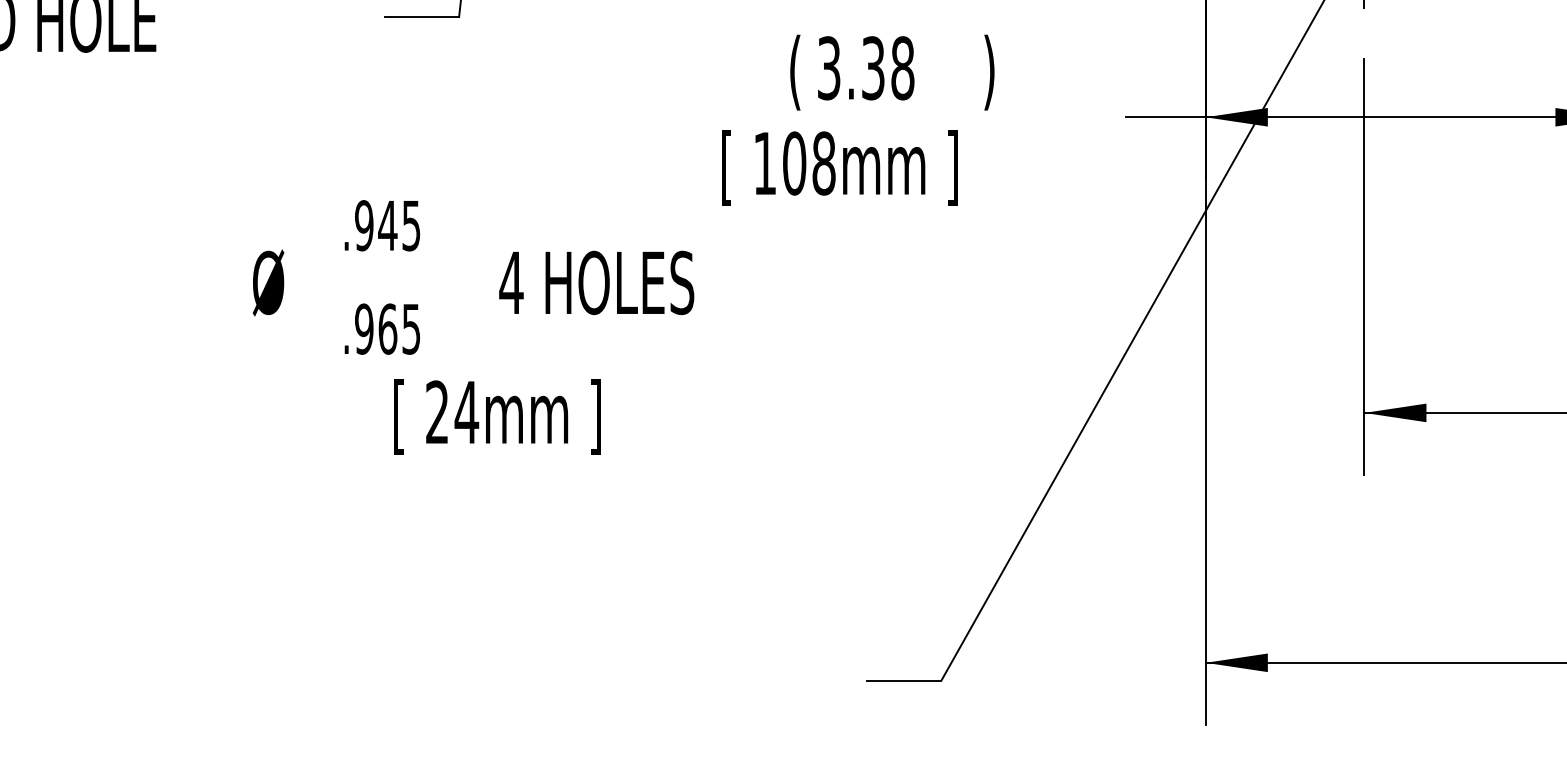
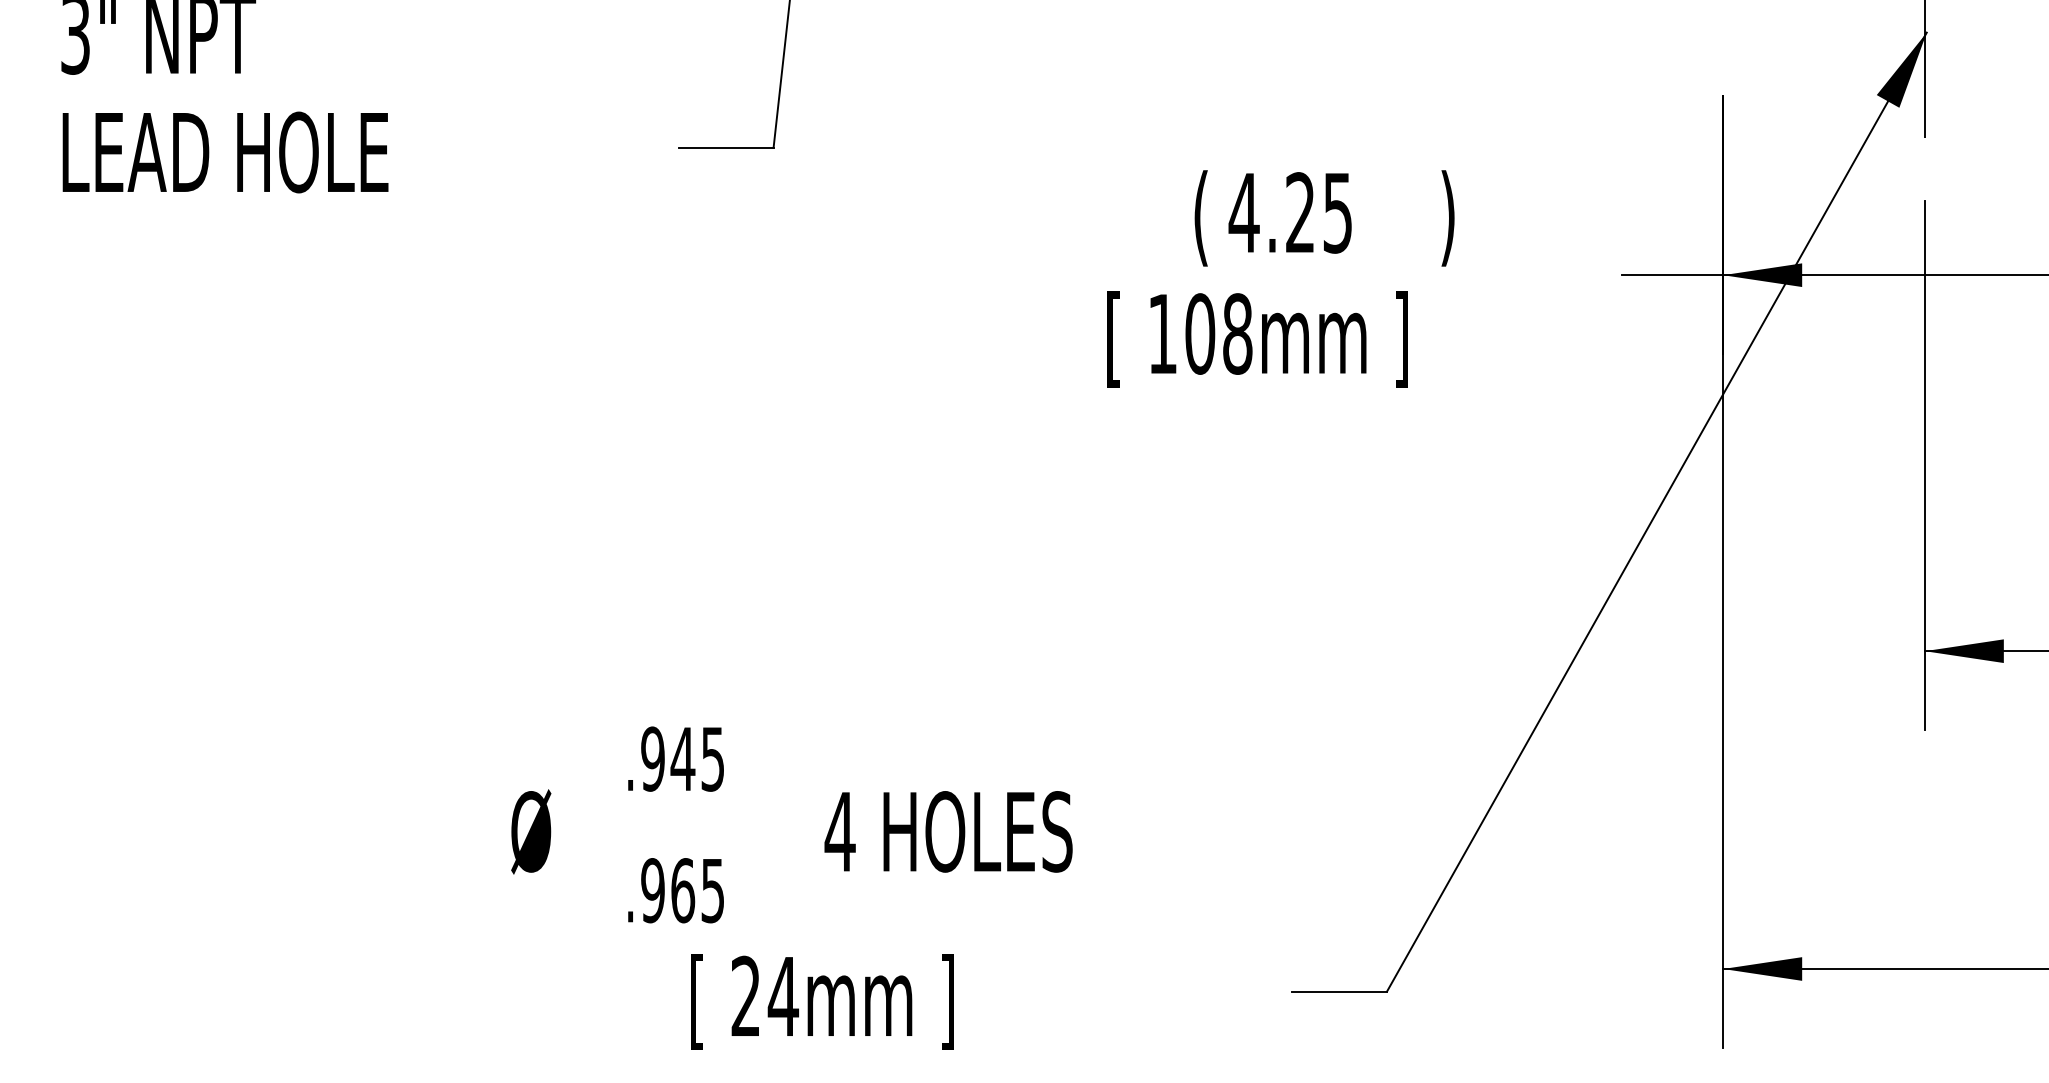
text: (865, 67) -> (1290, 212), 3.38 -> 4.25
text: (473, 326) -> (791, 887), moved

